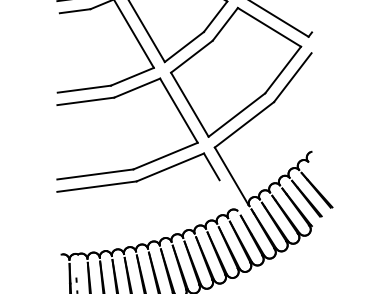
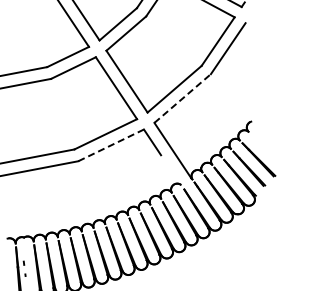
line: (244, 124) -> (182, 98), solid -> dashed
line: (170, 167) -> (111, 145), solid -> dashed

